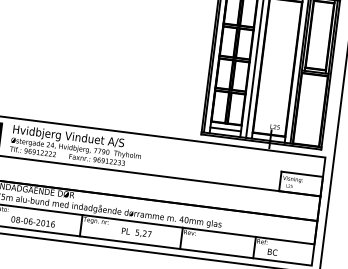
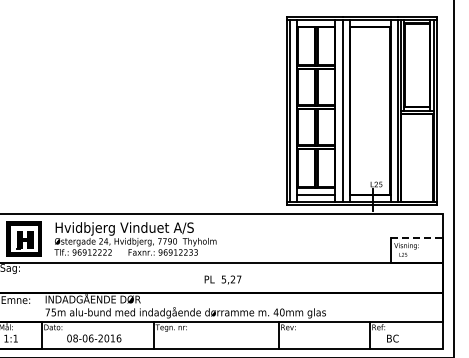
line: (302, 174) -> (417, 238), solid -> dashed
text: (136, 232) -> (222, 279), moved

